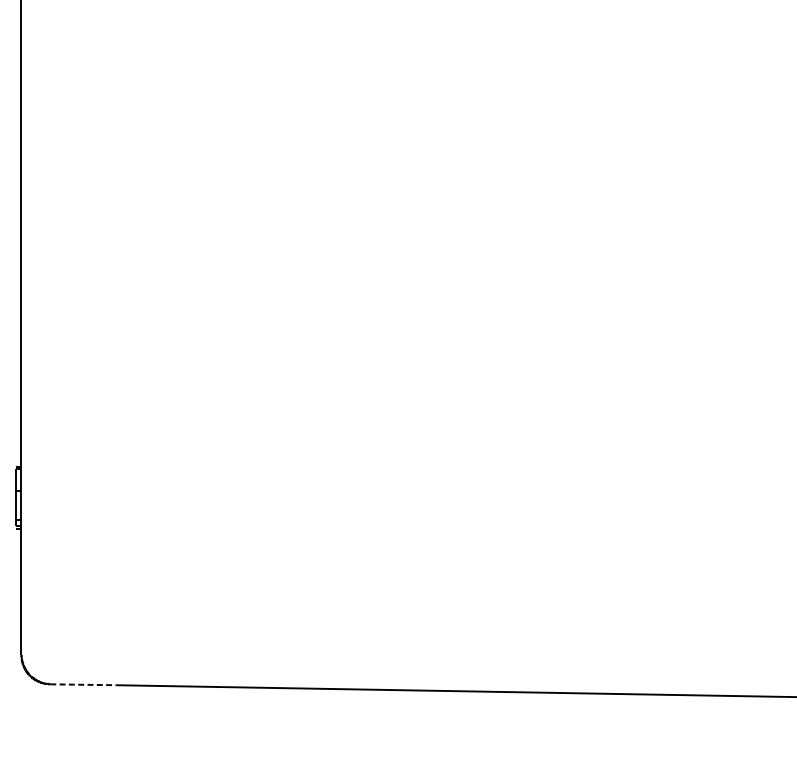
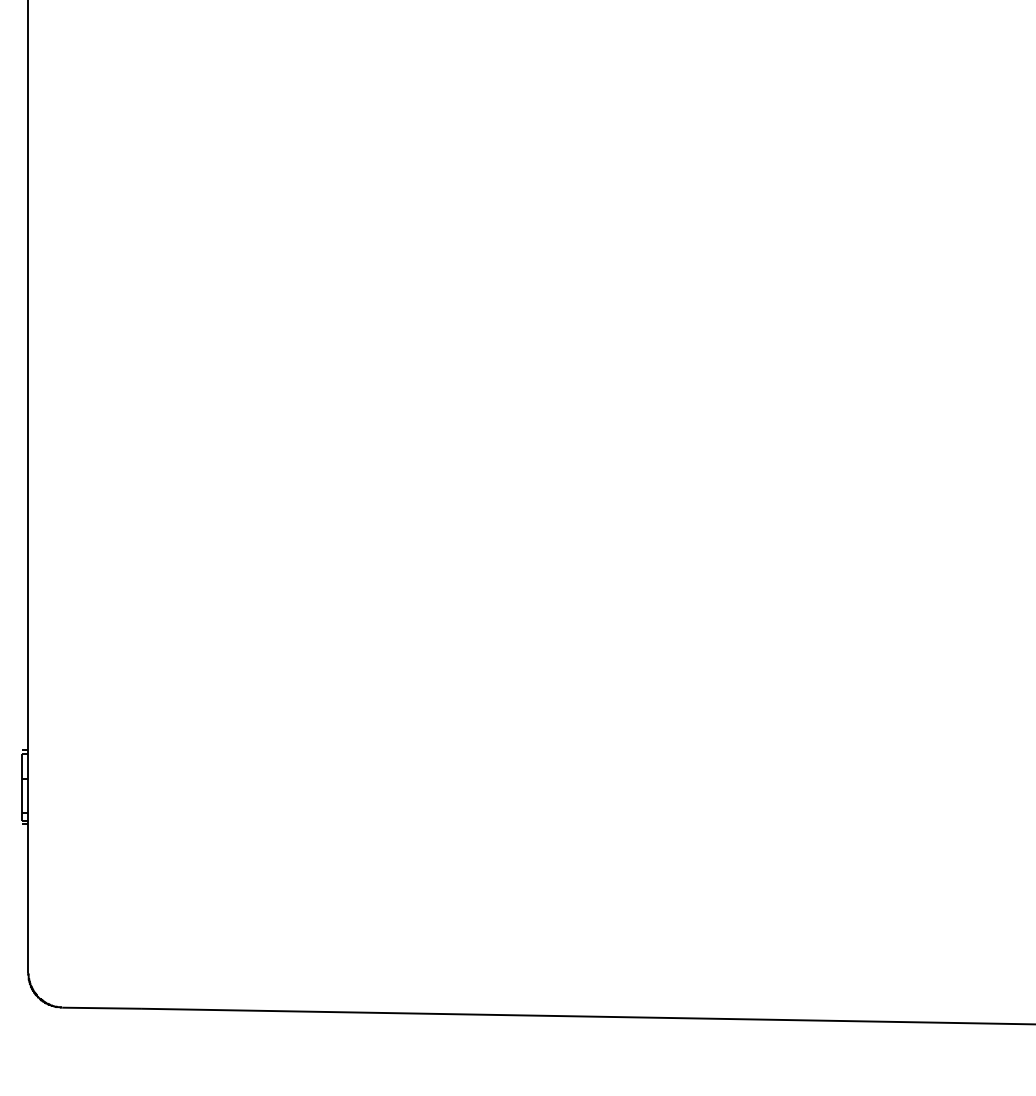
line: (84, 685) -> (102, 1008), dashed -> solid

